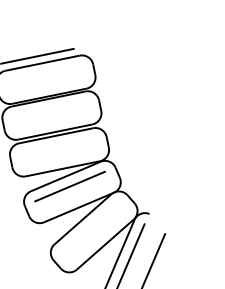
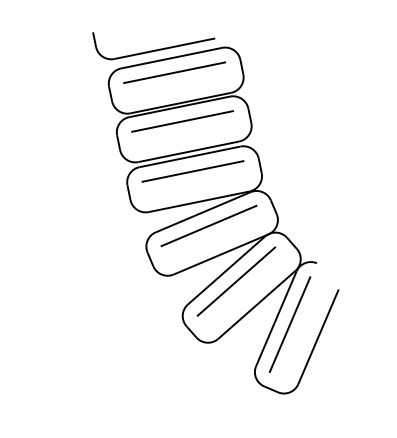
line: (44, 73) -> (174, 72), added
line: (50, 109) -> (182, 121), added
line: (57, 146) -> (192, 171), added
line: (90, 227) -> (236, 281), added

